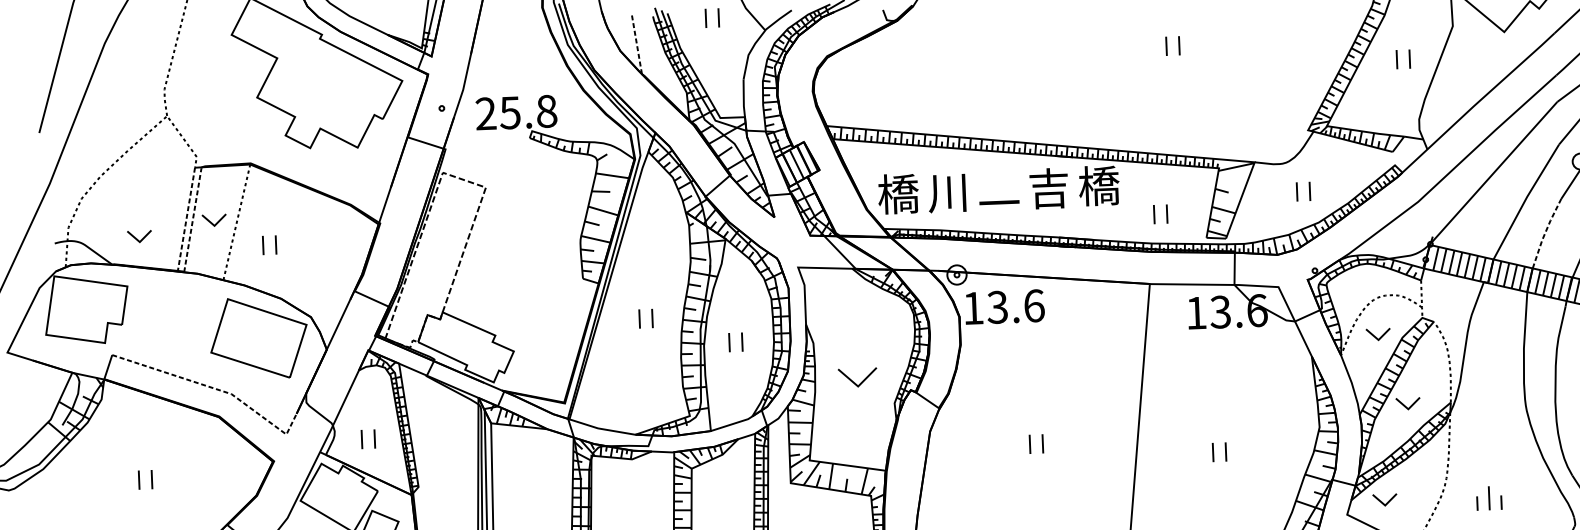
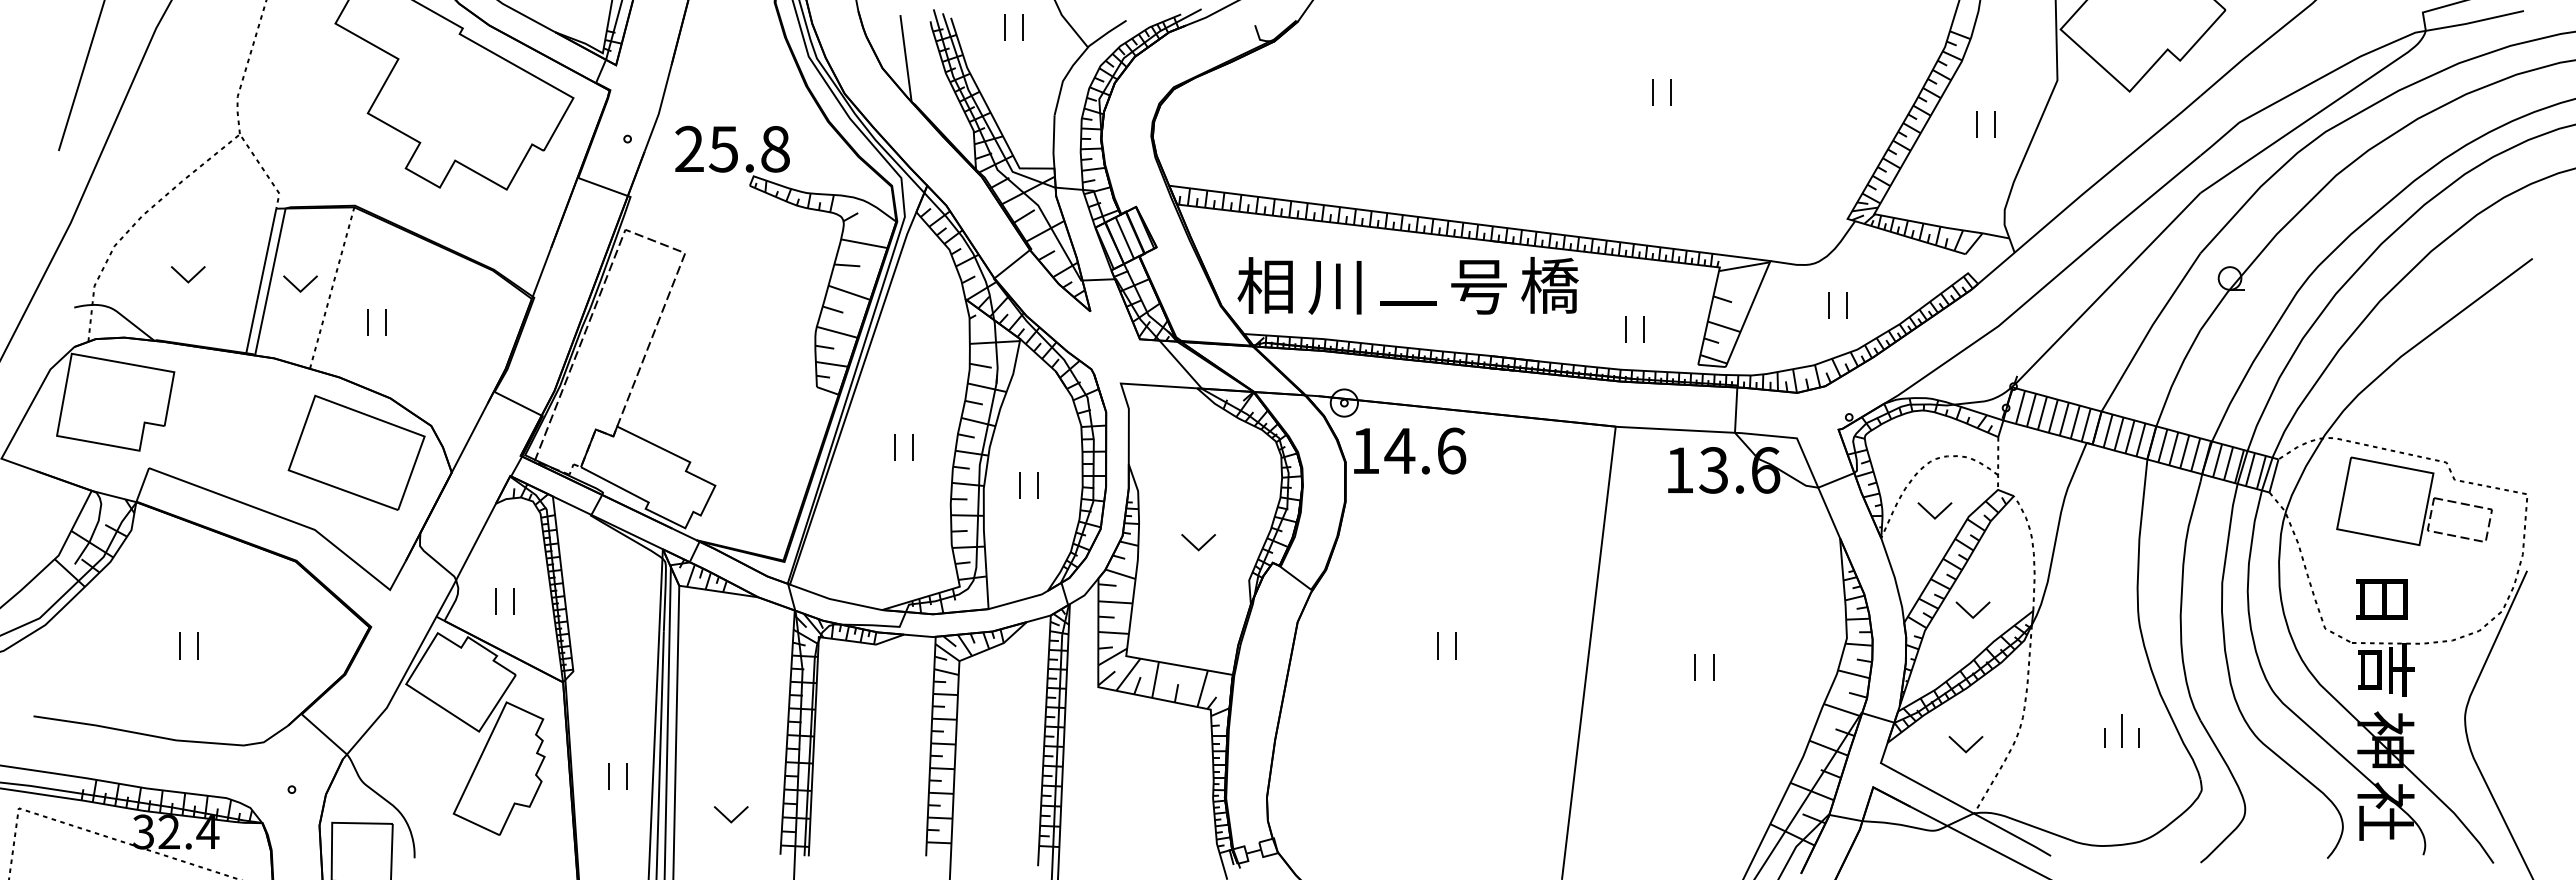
line: (637, 43) -> (906, 58), dashed -> solid
text: (1048, 188) -> (1478, 286), 吉 -> 号
text: (898, 193) -> (1266, 285), 橋 -> 相
line: (186, 219) -> (261, 281), dashed -> solid
line: (192, 219) -> (270, 281), dashed -> solid
line: (1545, 233) -> (2176, 377), dashed -> solid
part: (139, 236) -> (188, 274), moved
text: (997, 307) -> (1399, 450), 13.6 -> 14.6
part: (857, 377) -> (1198, 542), size x0.62
line: (216, 388) -> (293, 521), dashed -> solid
part: (1488, 497) -> (2121, 730), moved
part: (1384, 500) -> (1965, 744), moved

